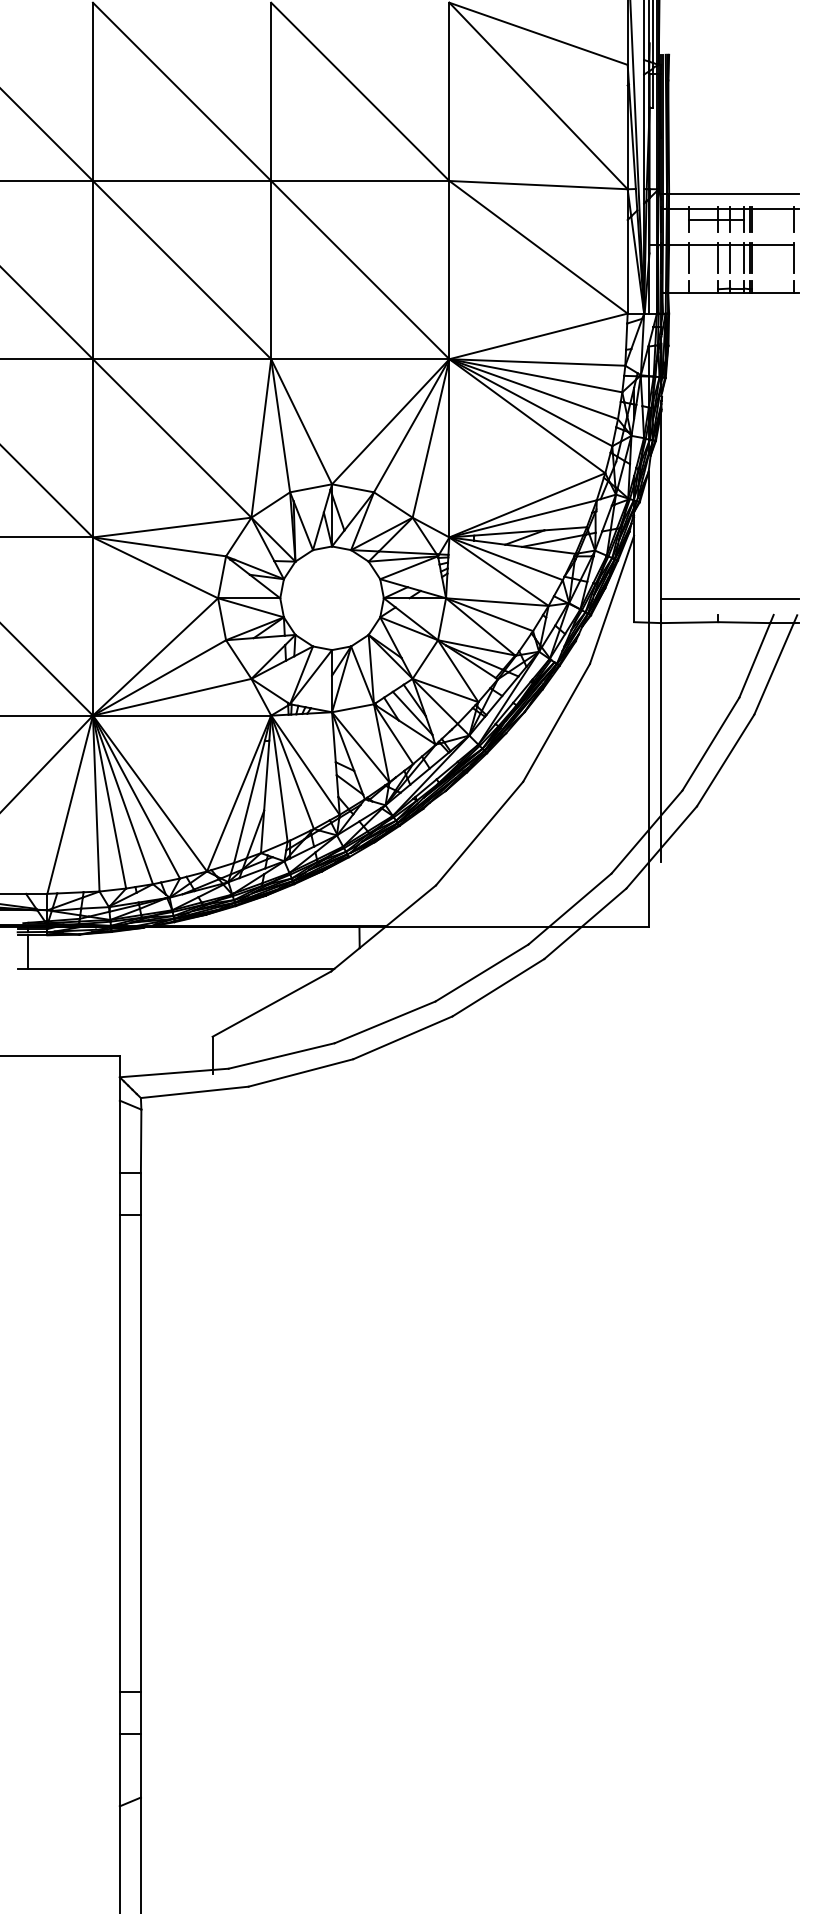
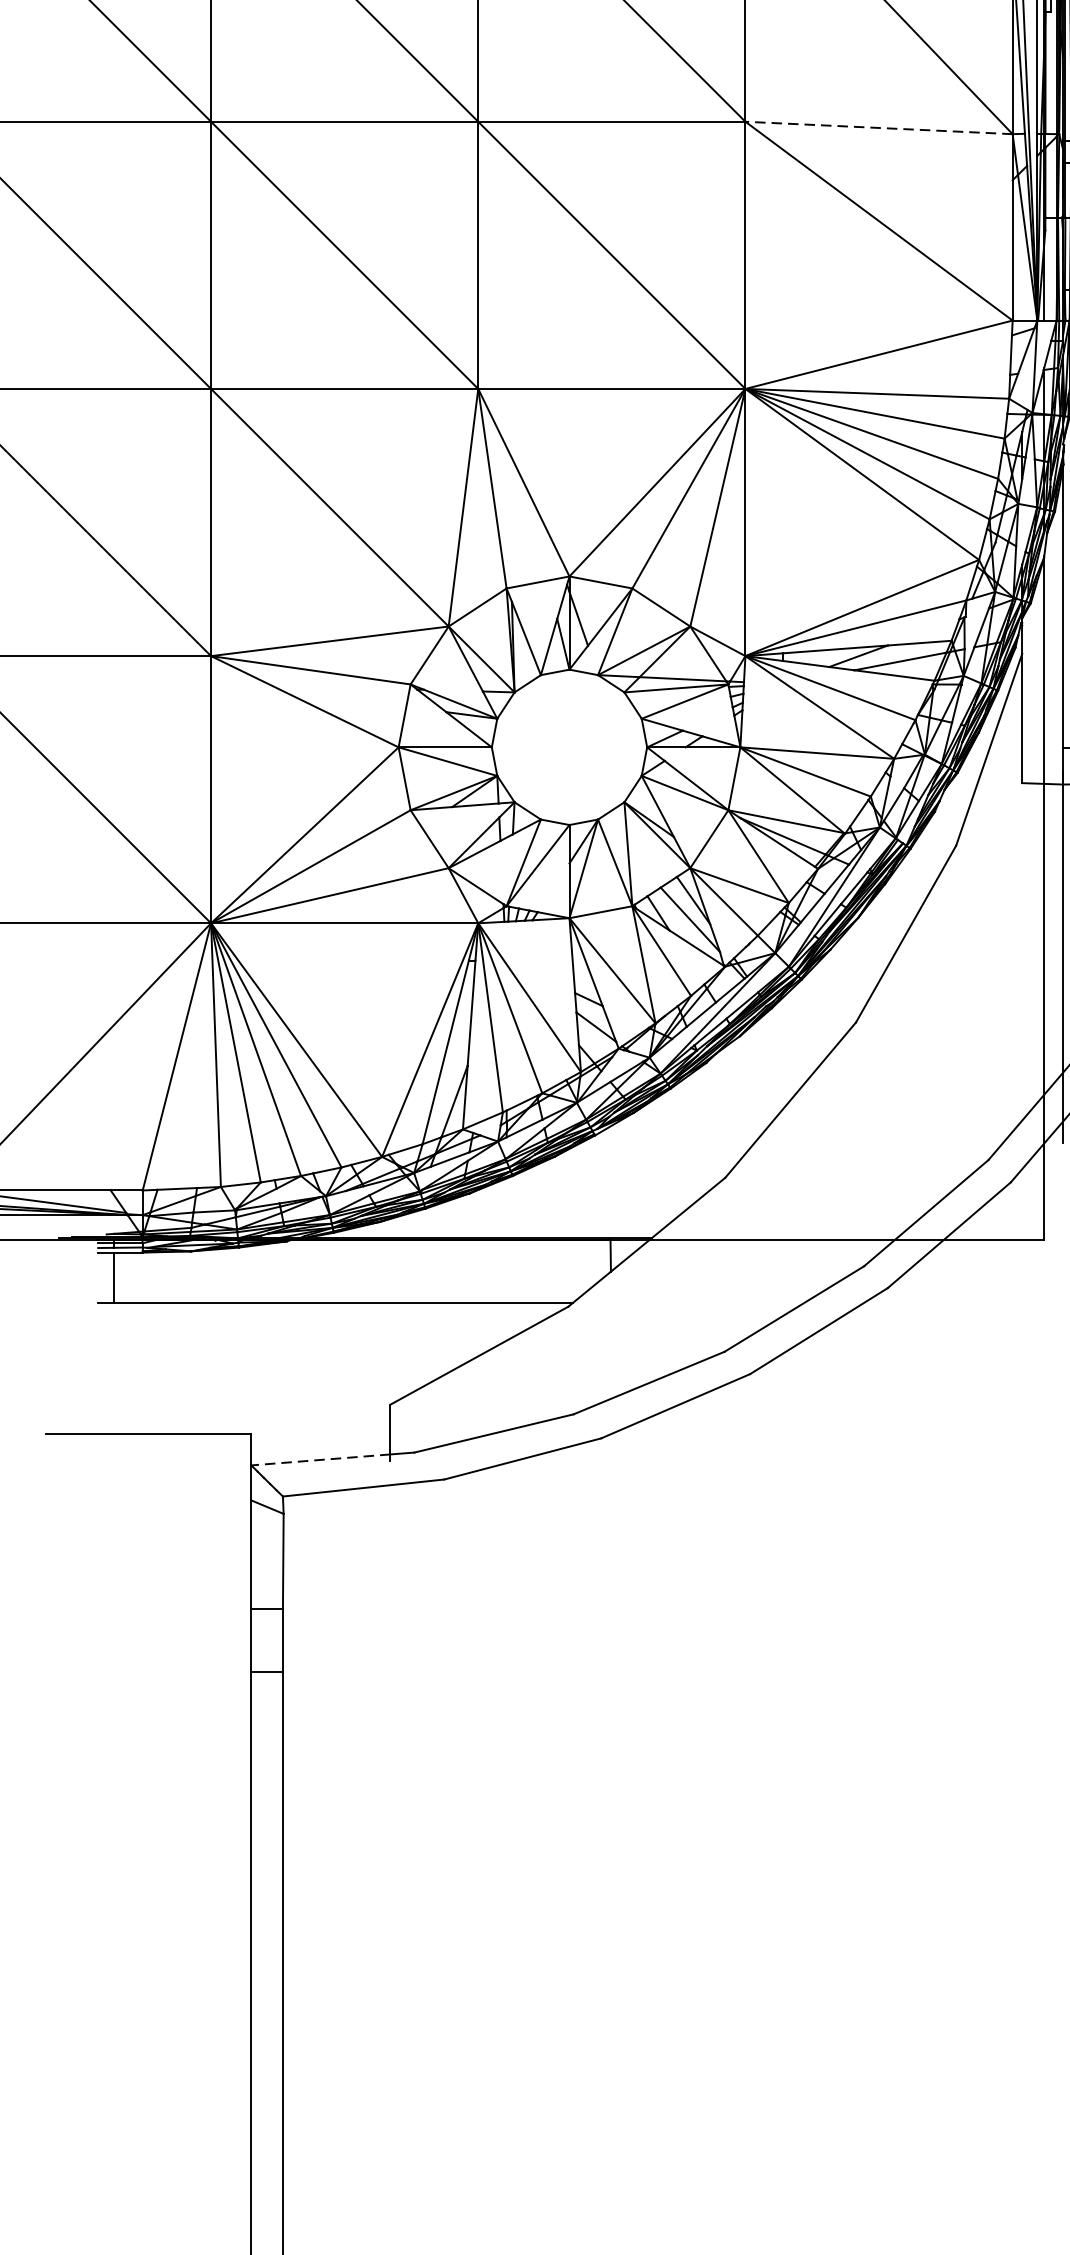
line: (538, 185) -> (878, 128), solid -> dashed
line: (166, 1073) -> (321, 1459), solid -> dashed

